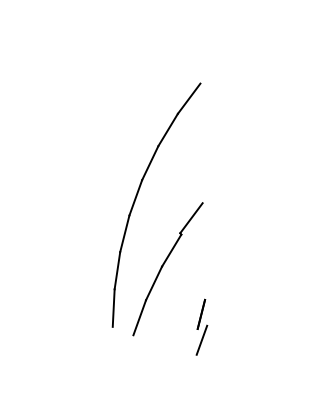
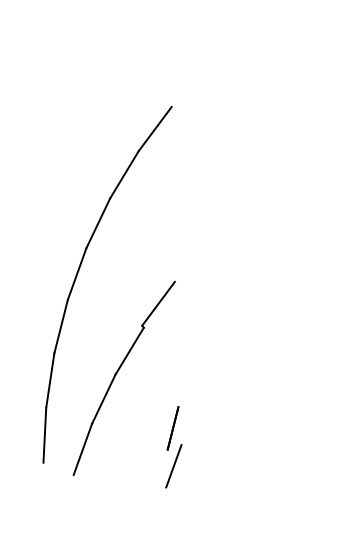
part: (201, 326) -> (173, 446), moved

